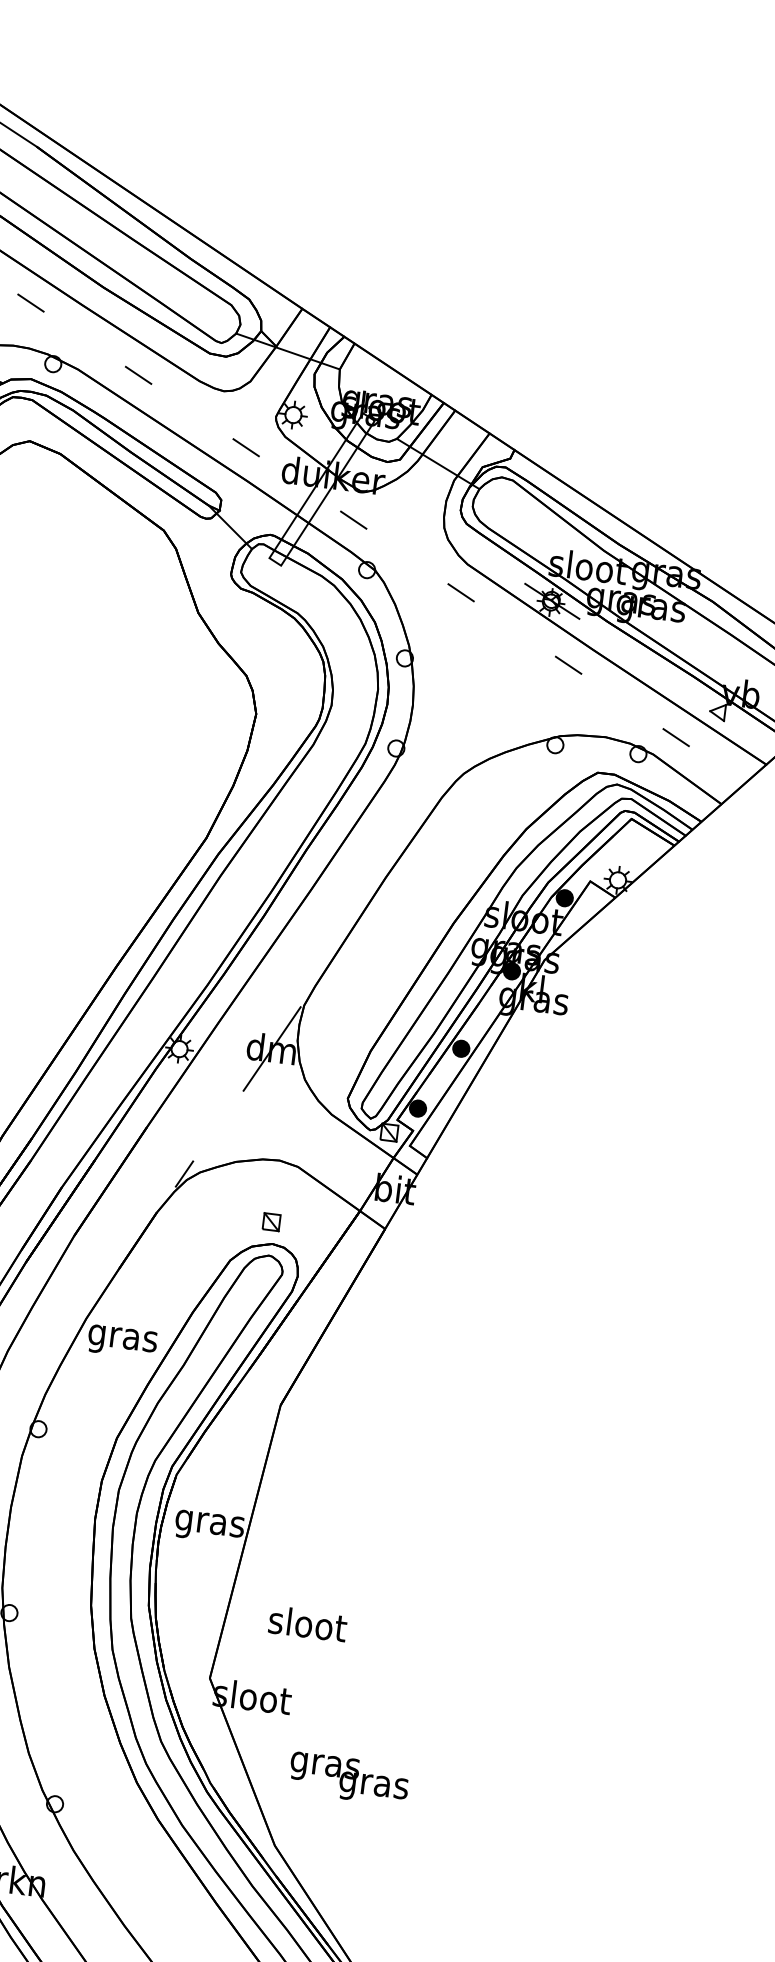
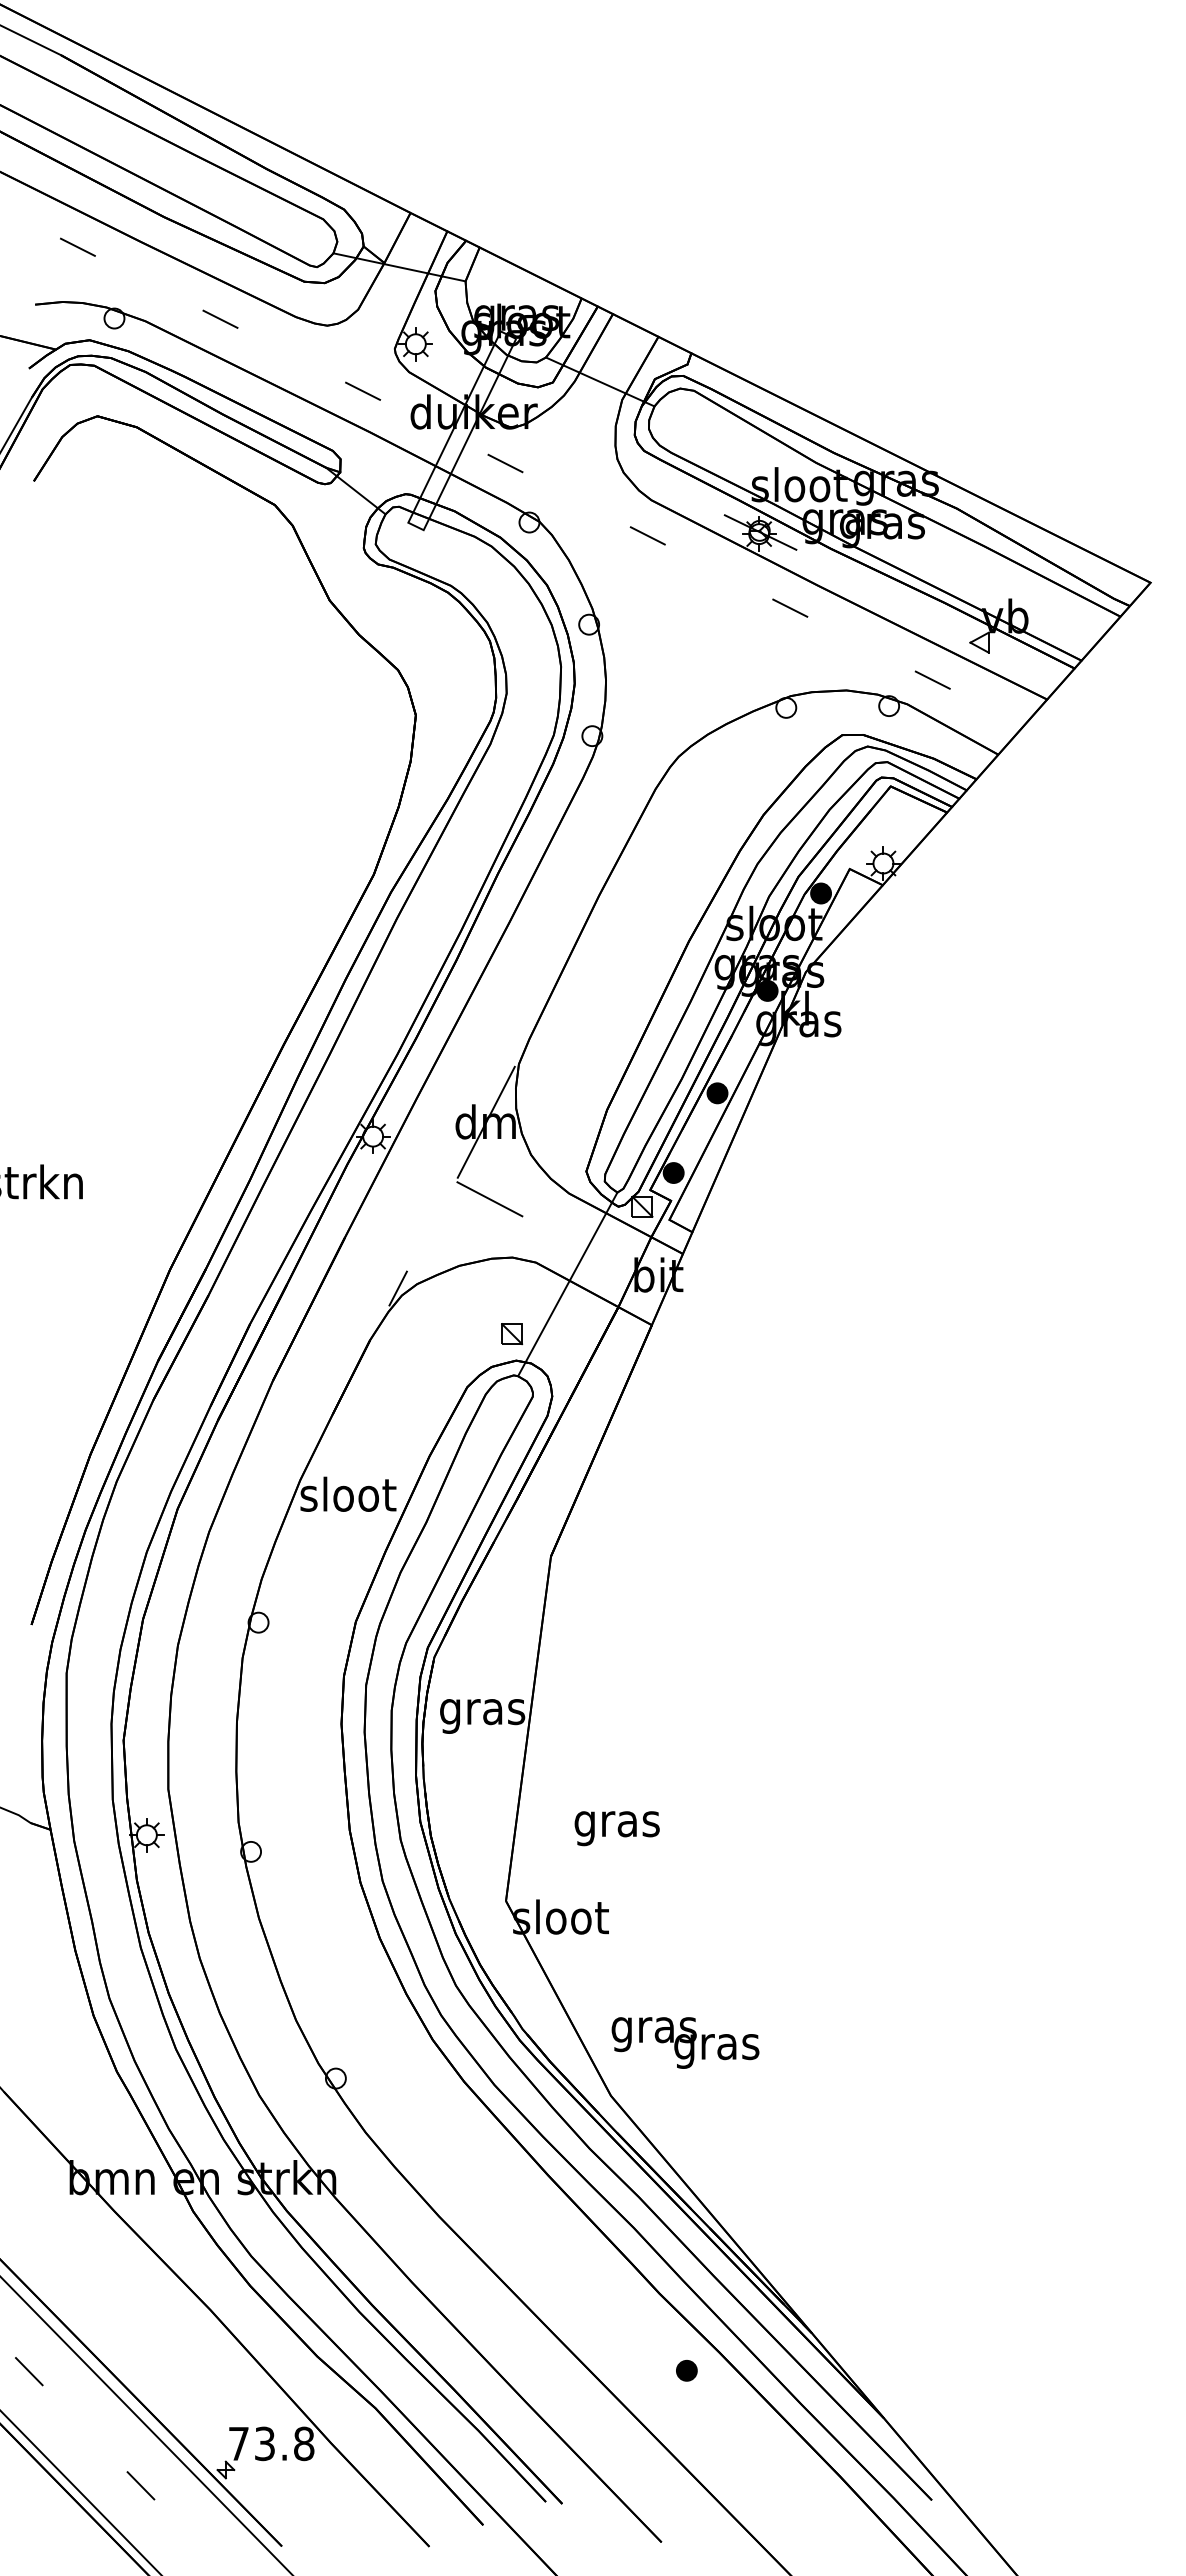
line: (266, 1111) -> (489, 1199), added
line: (321, 1187) -> (567, 1284), added
text: (123, 1338) -> (348, 1498), gras -> sloot
text: (307, 1627) -> (617, 1824), sloot -> gras
text: (349, 1778) -> (685, 2042), moved

